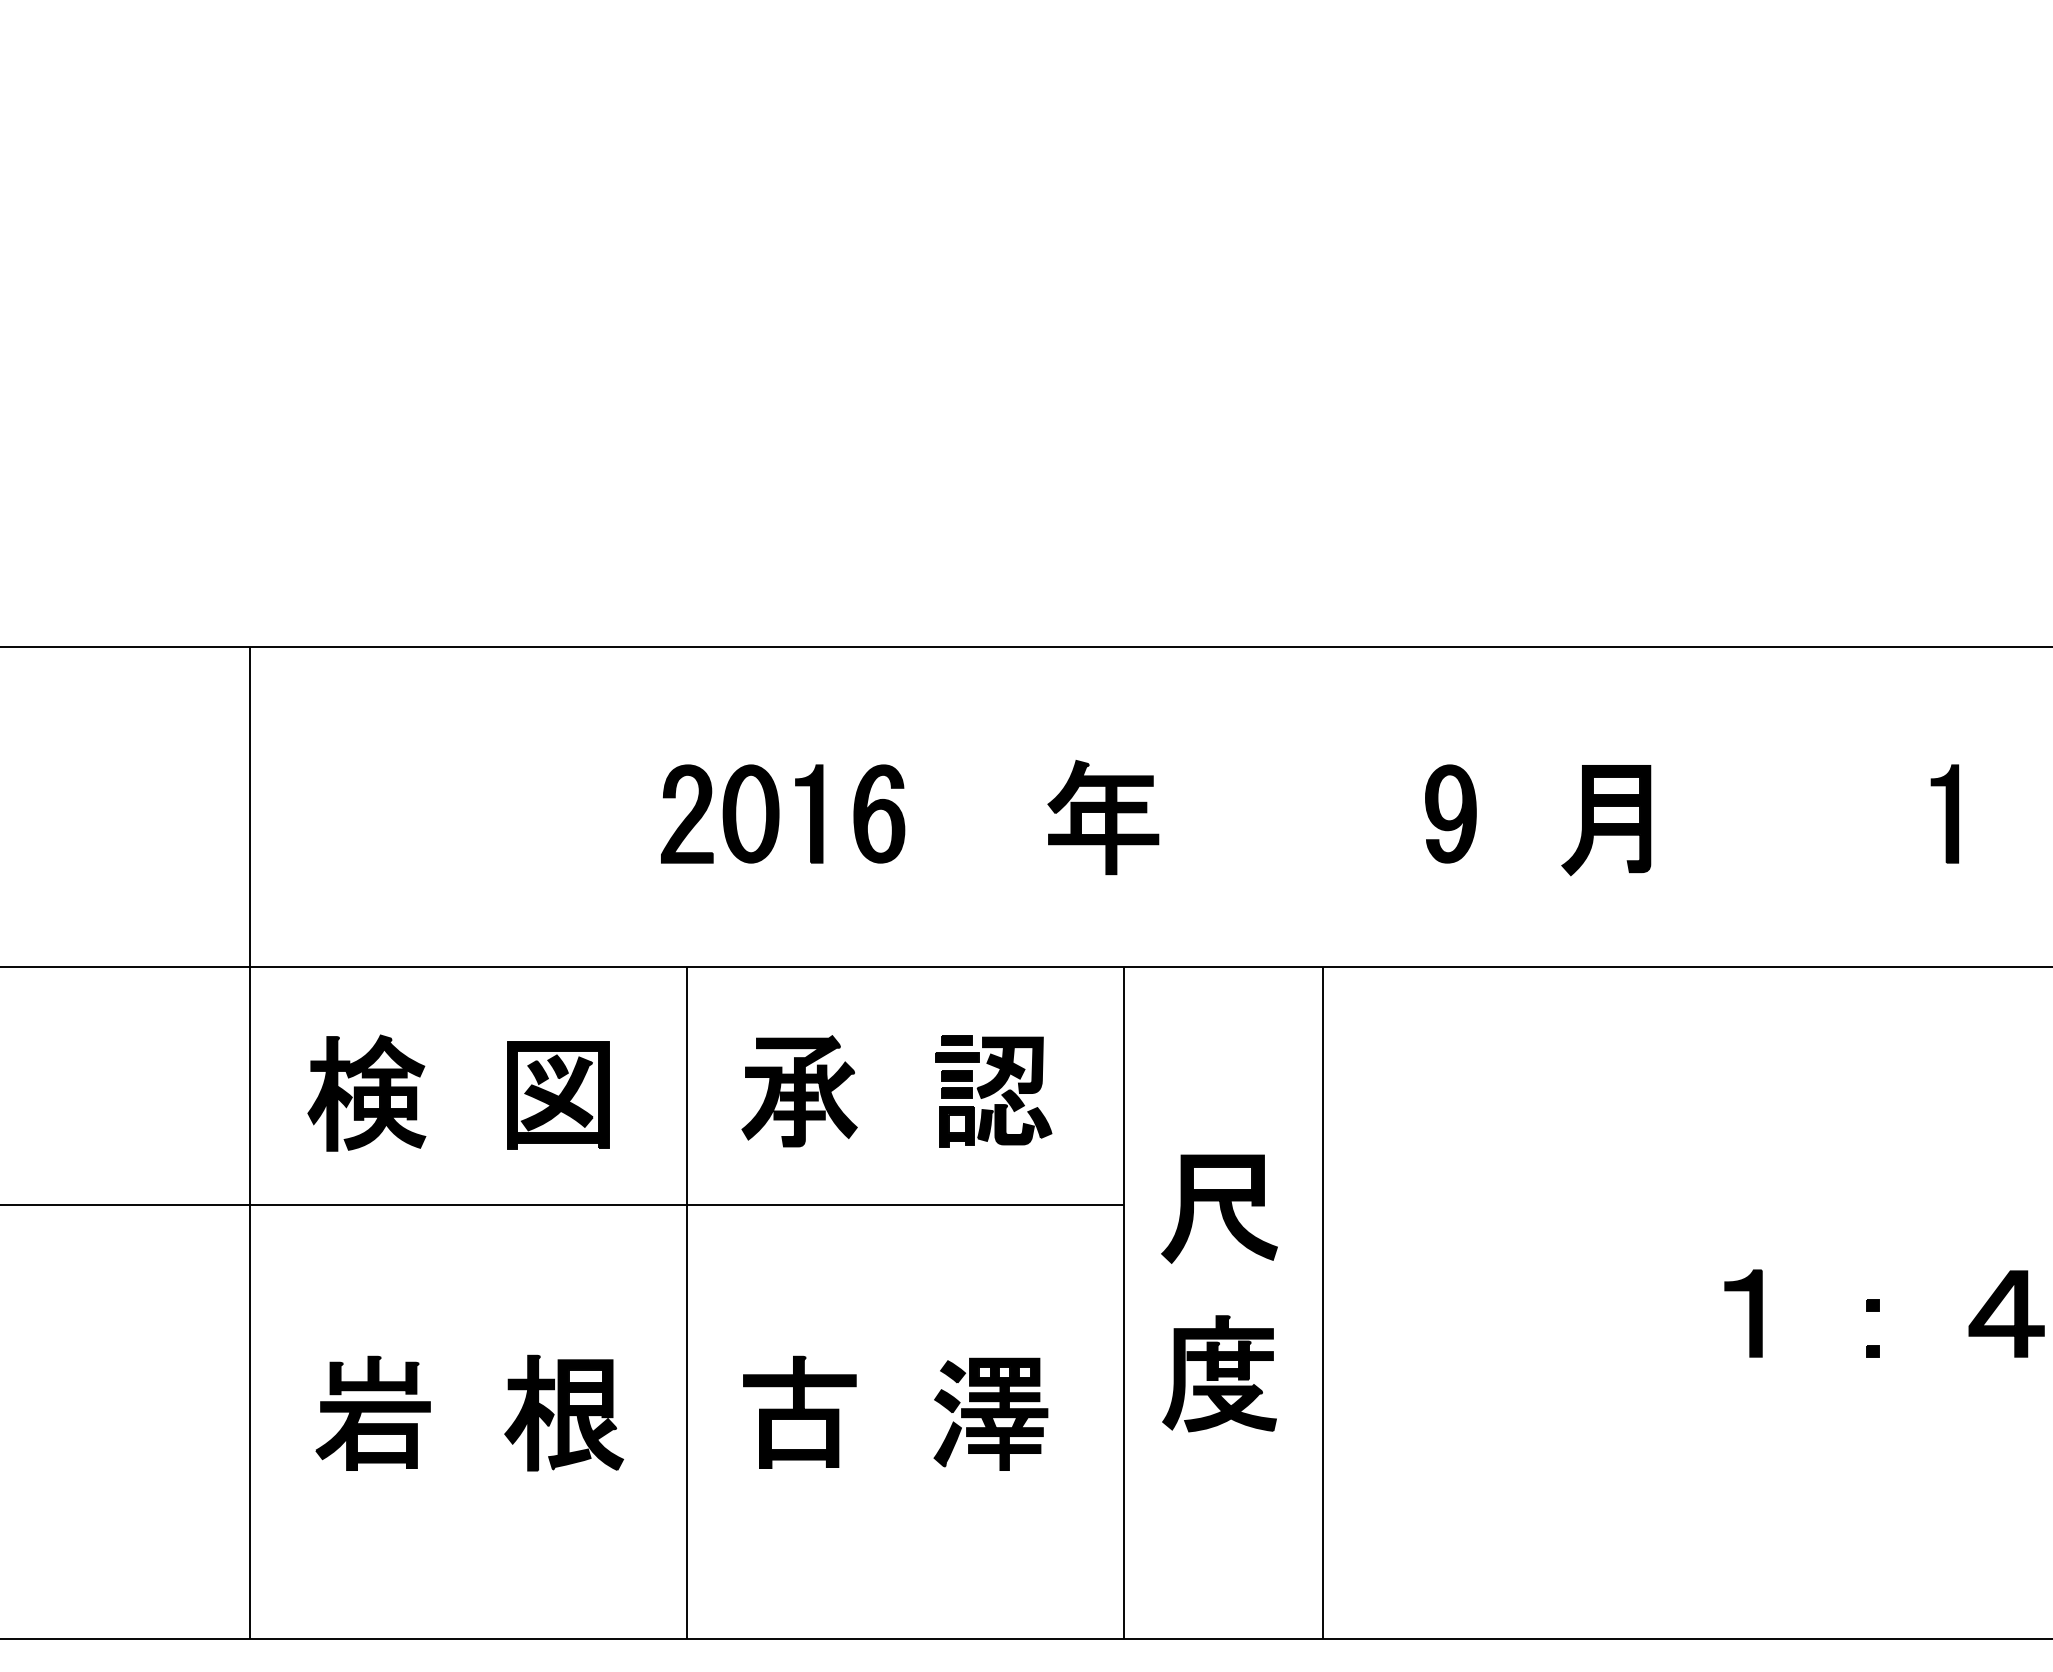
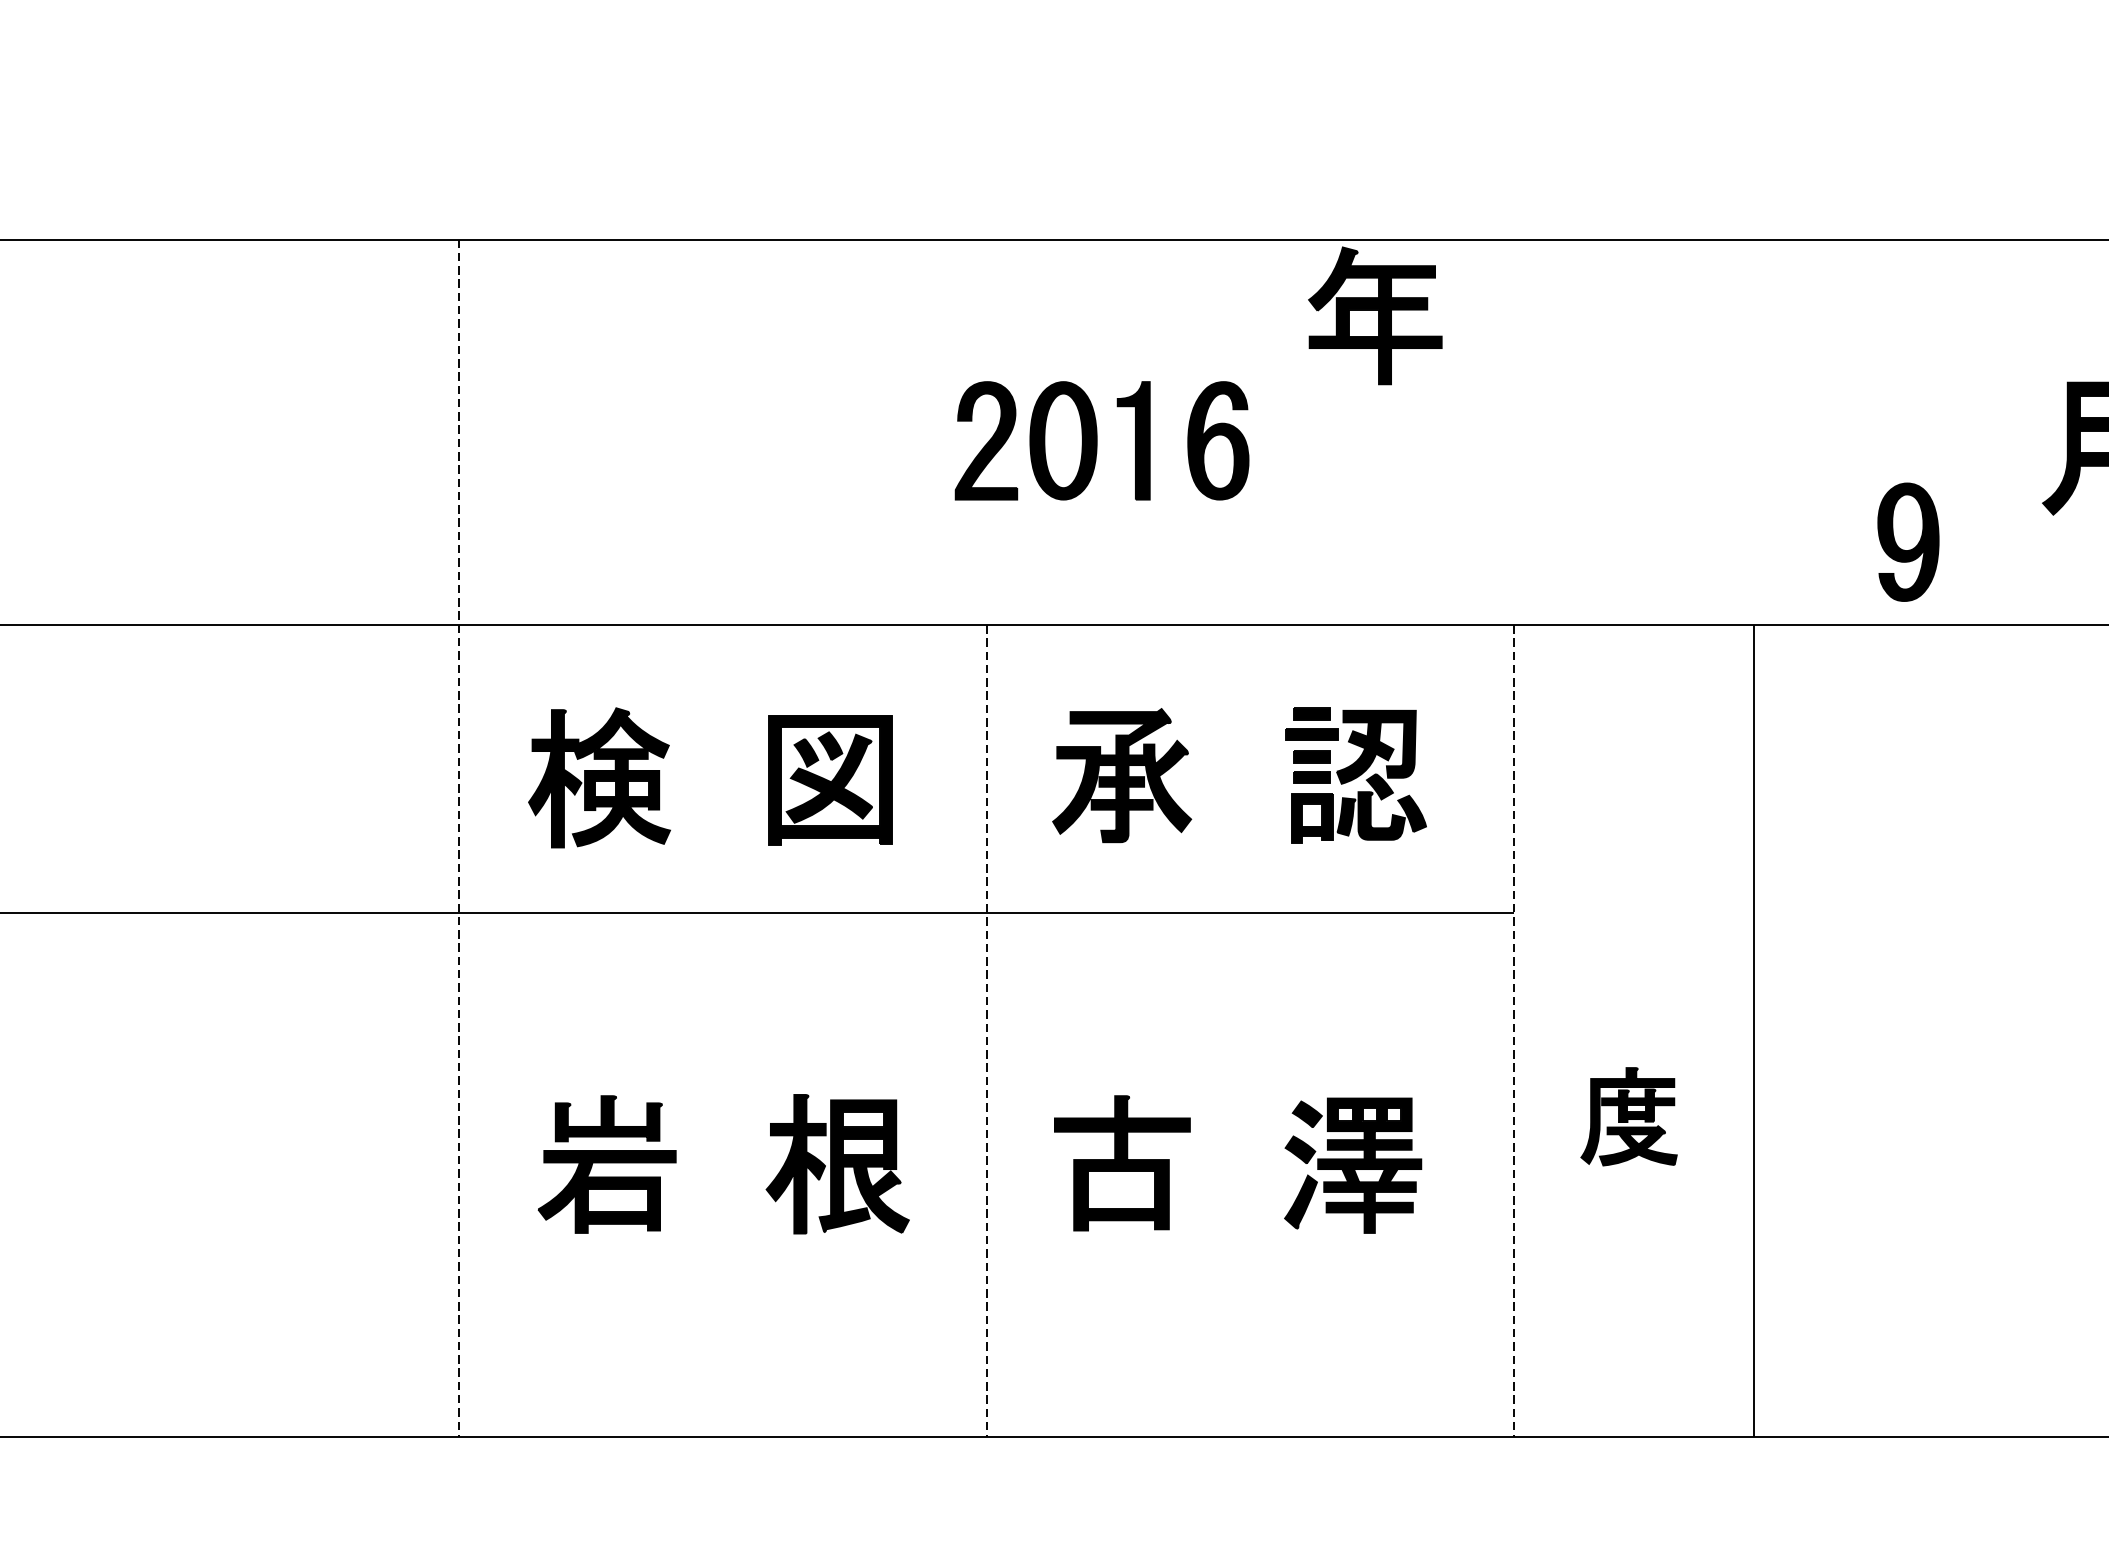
part: (1450, 813) -> (1907, 541), moved
part: (1103, 817) -> (1375, 315), moved
line: (250, 1143) -> (459, 838), solid -> dashed
part: (1219, 1208) -> (1629, 917), removed
line: (687, 1303) -> (986, 1031), solid -> dashed
line: (1124, 1303) -> (1514, 1031), solid -> dashed
part: (1219, 1373) -> (1629, 1116), size x0.7

